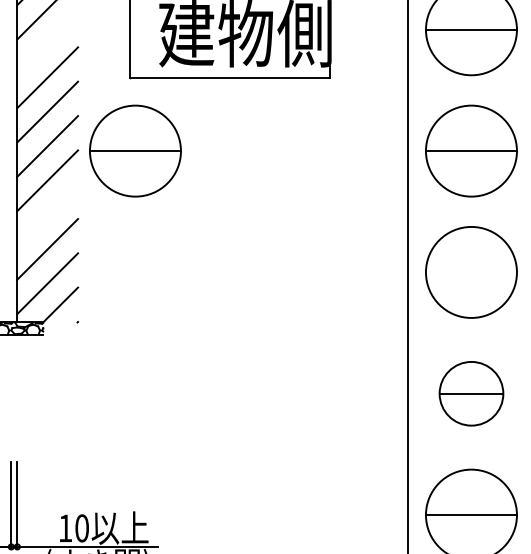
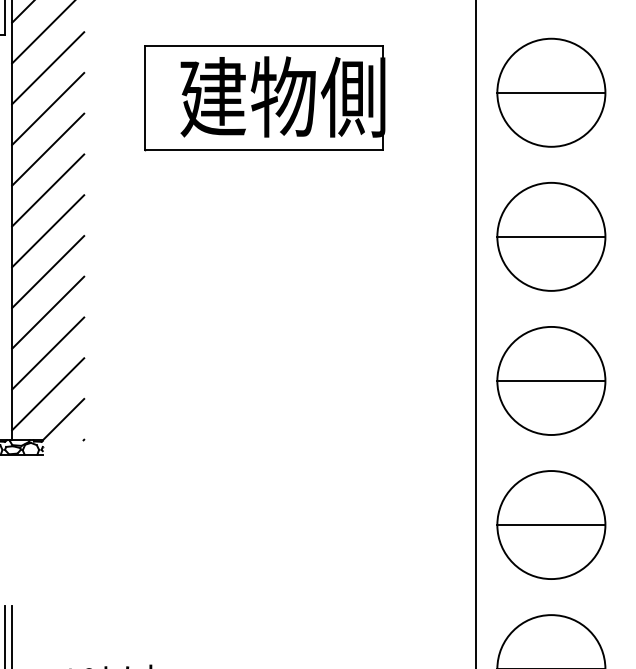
line: (47, 43) -> (48, 108), added
part: (135, 150) -> (152, 236), removed
line: (47, 214) -> (48, 312), added
line: (471, 272) -> (551, 380), added
part: (471, 393) -> (551, 524), size x1.43

